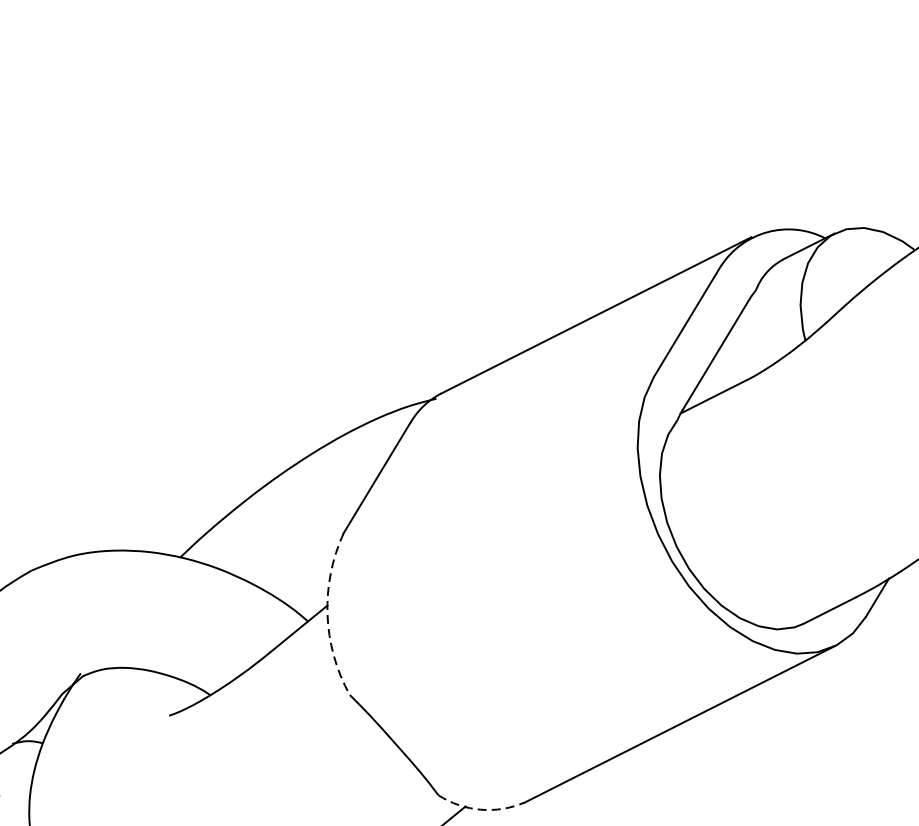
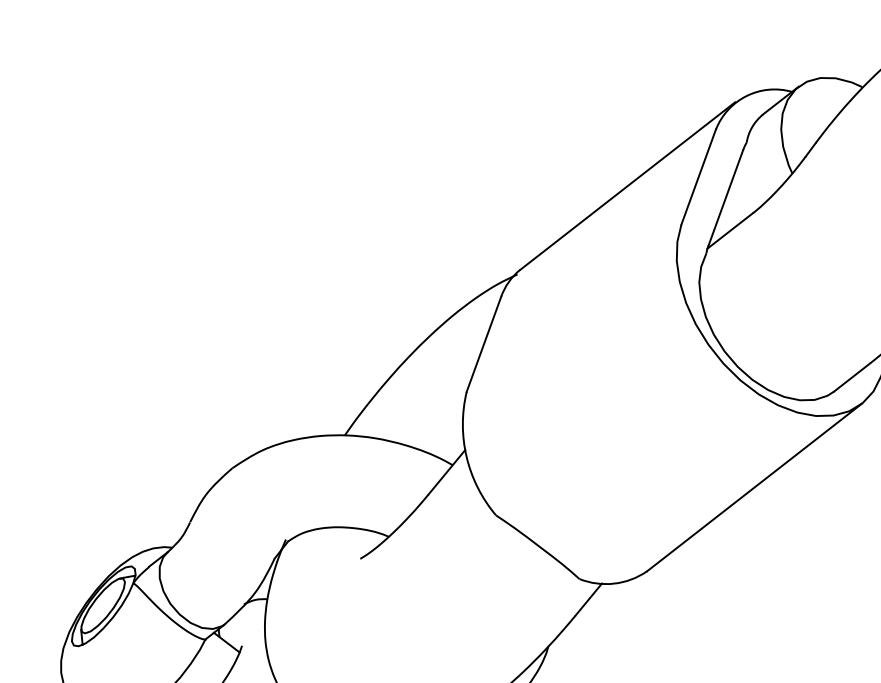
arc: (327, 615) -> (466, 457), dashed -> solid
arc: (481, 809) -> (614, 583), dashed -> solid

